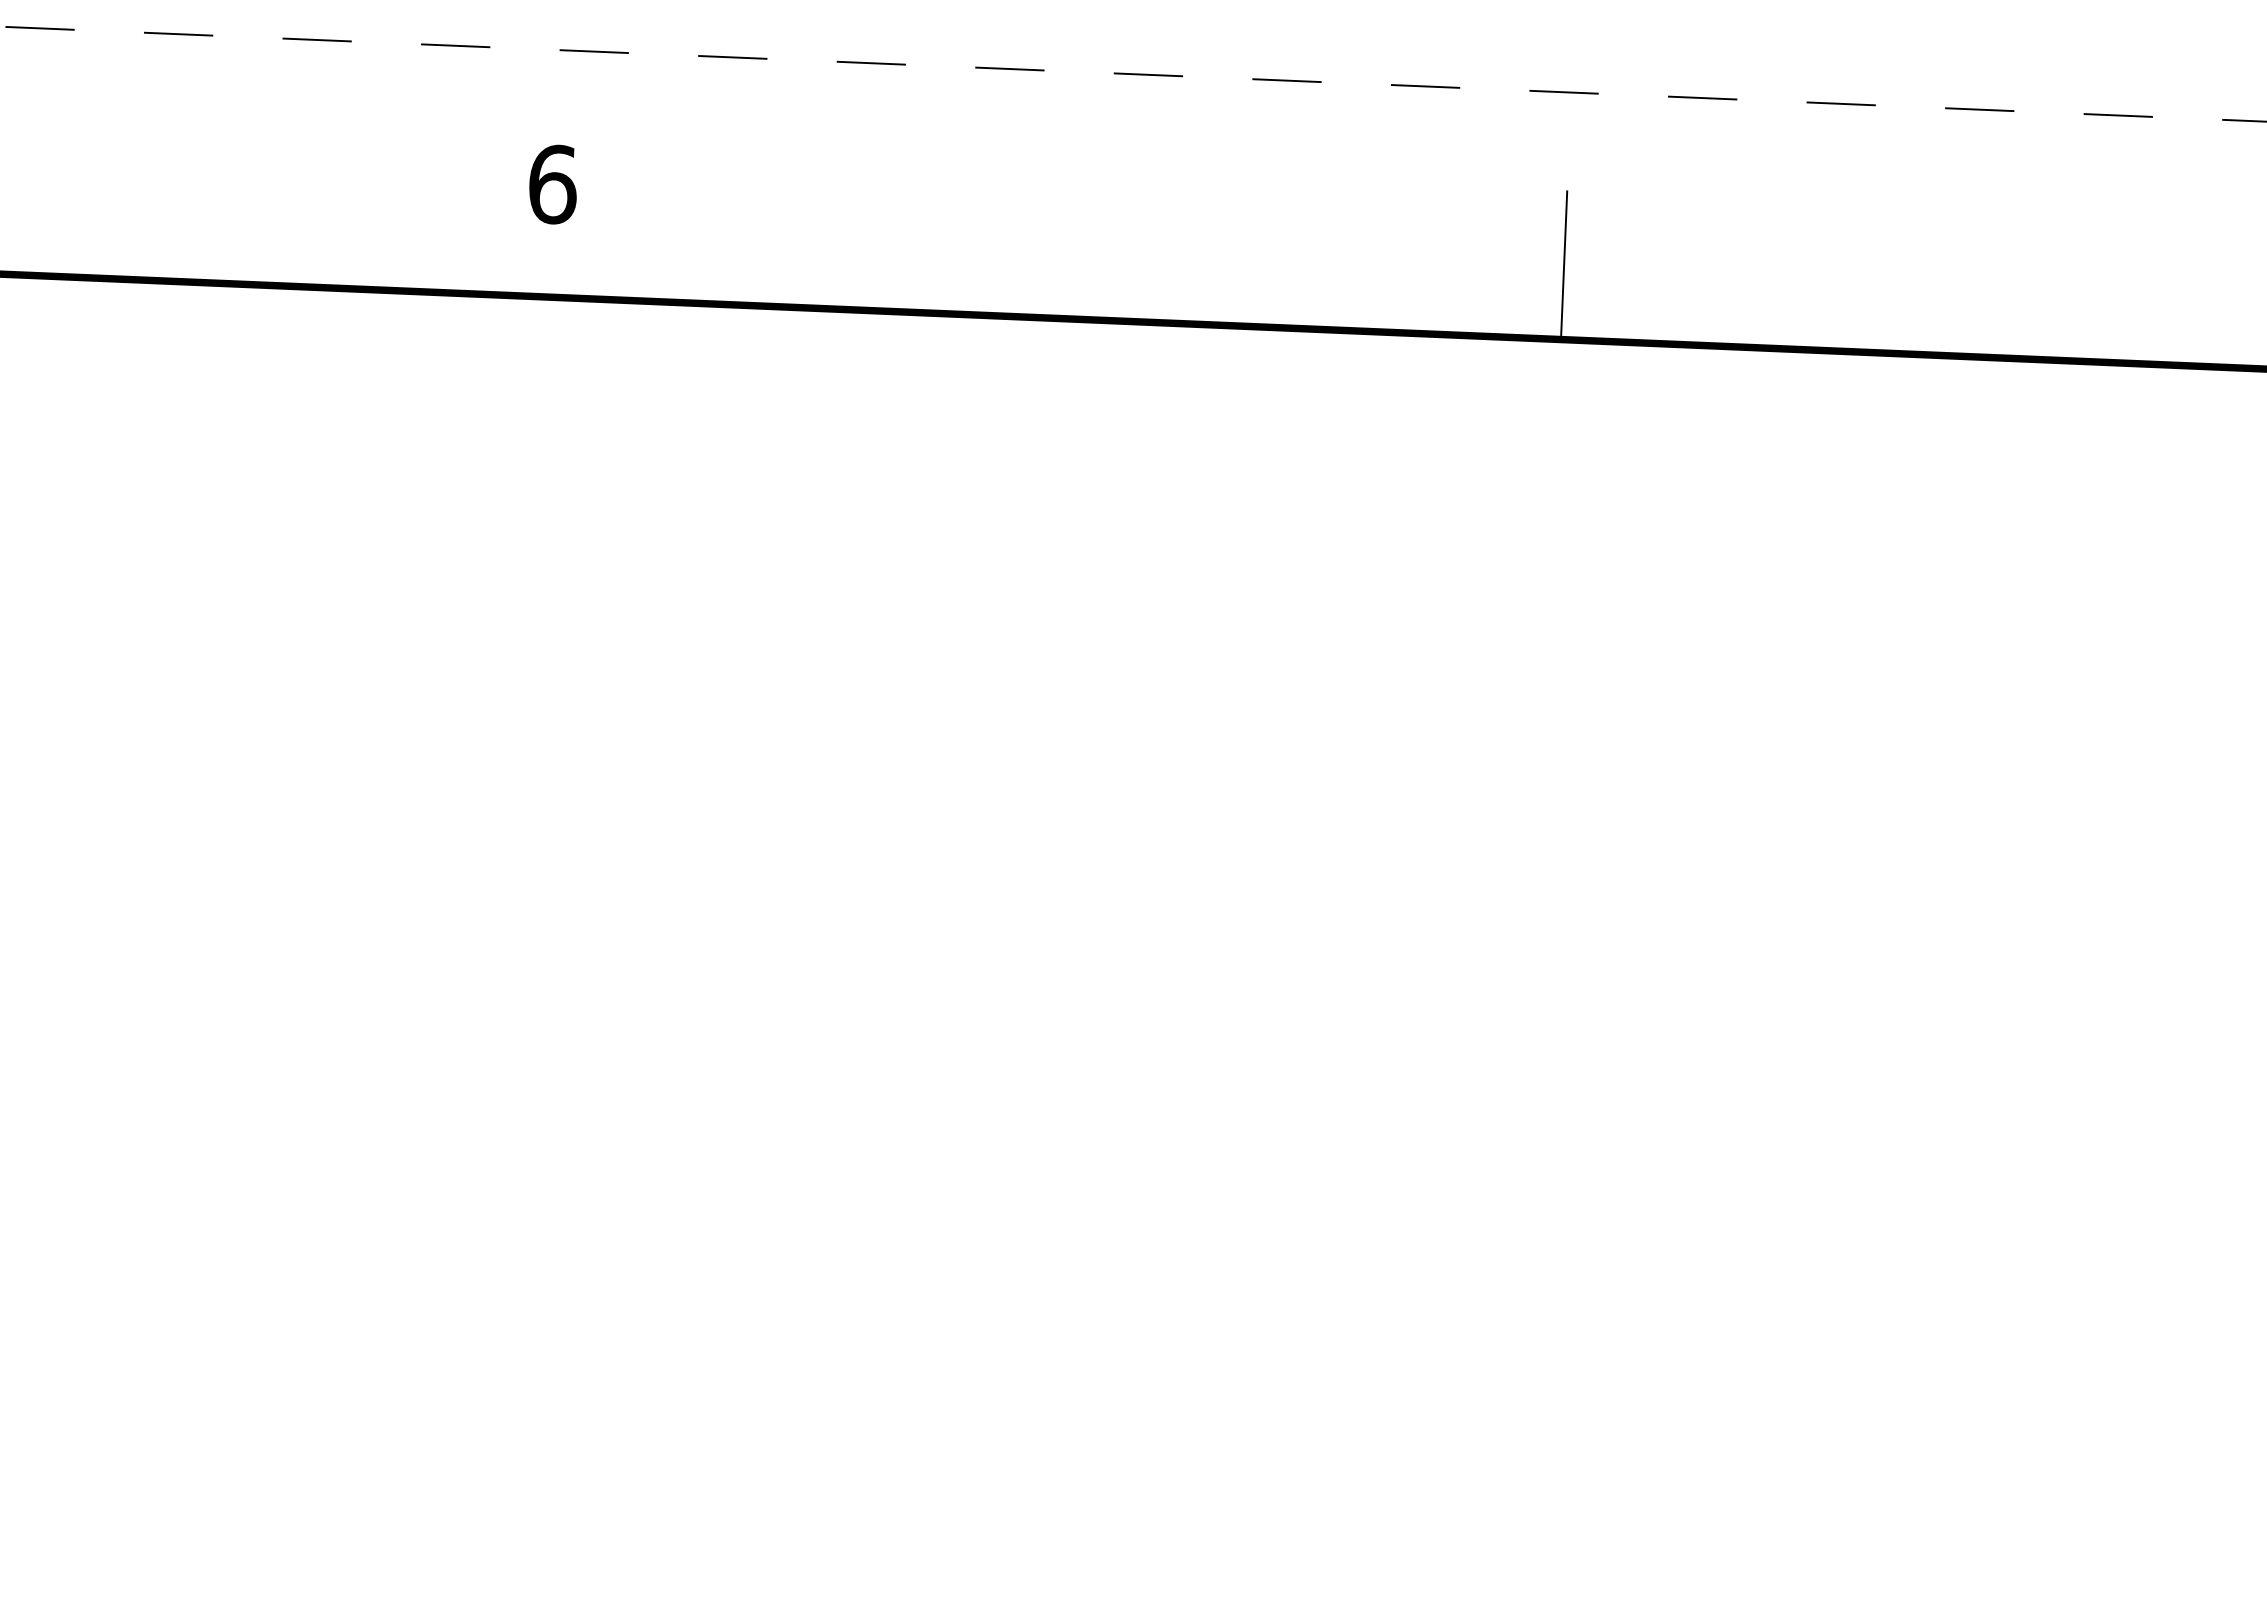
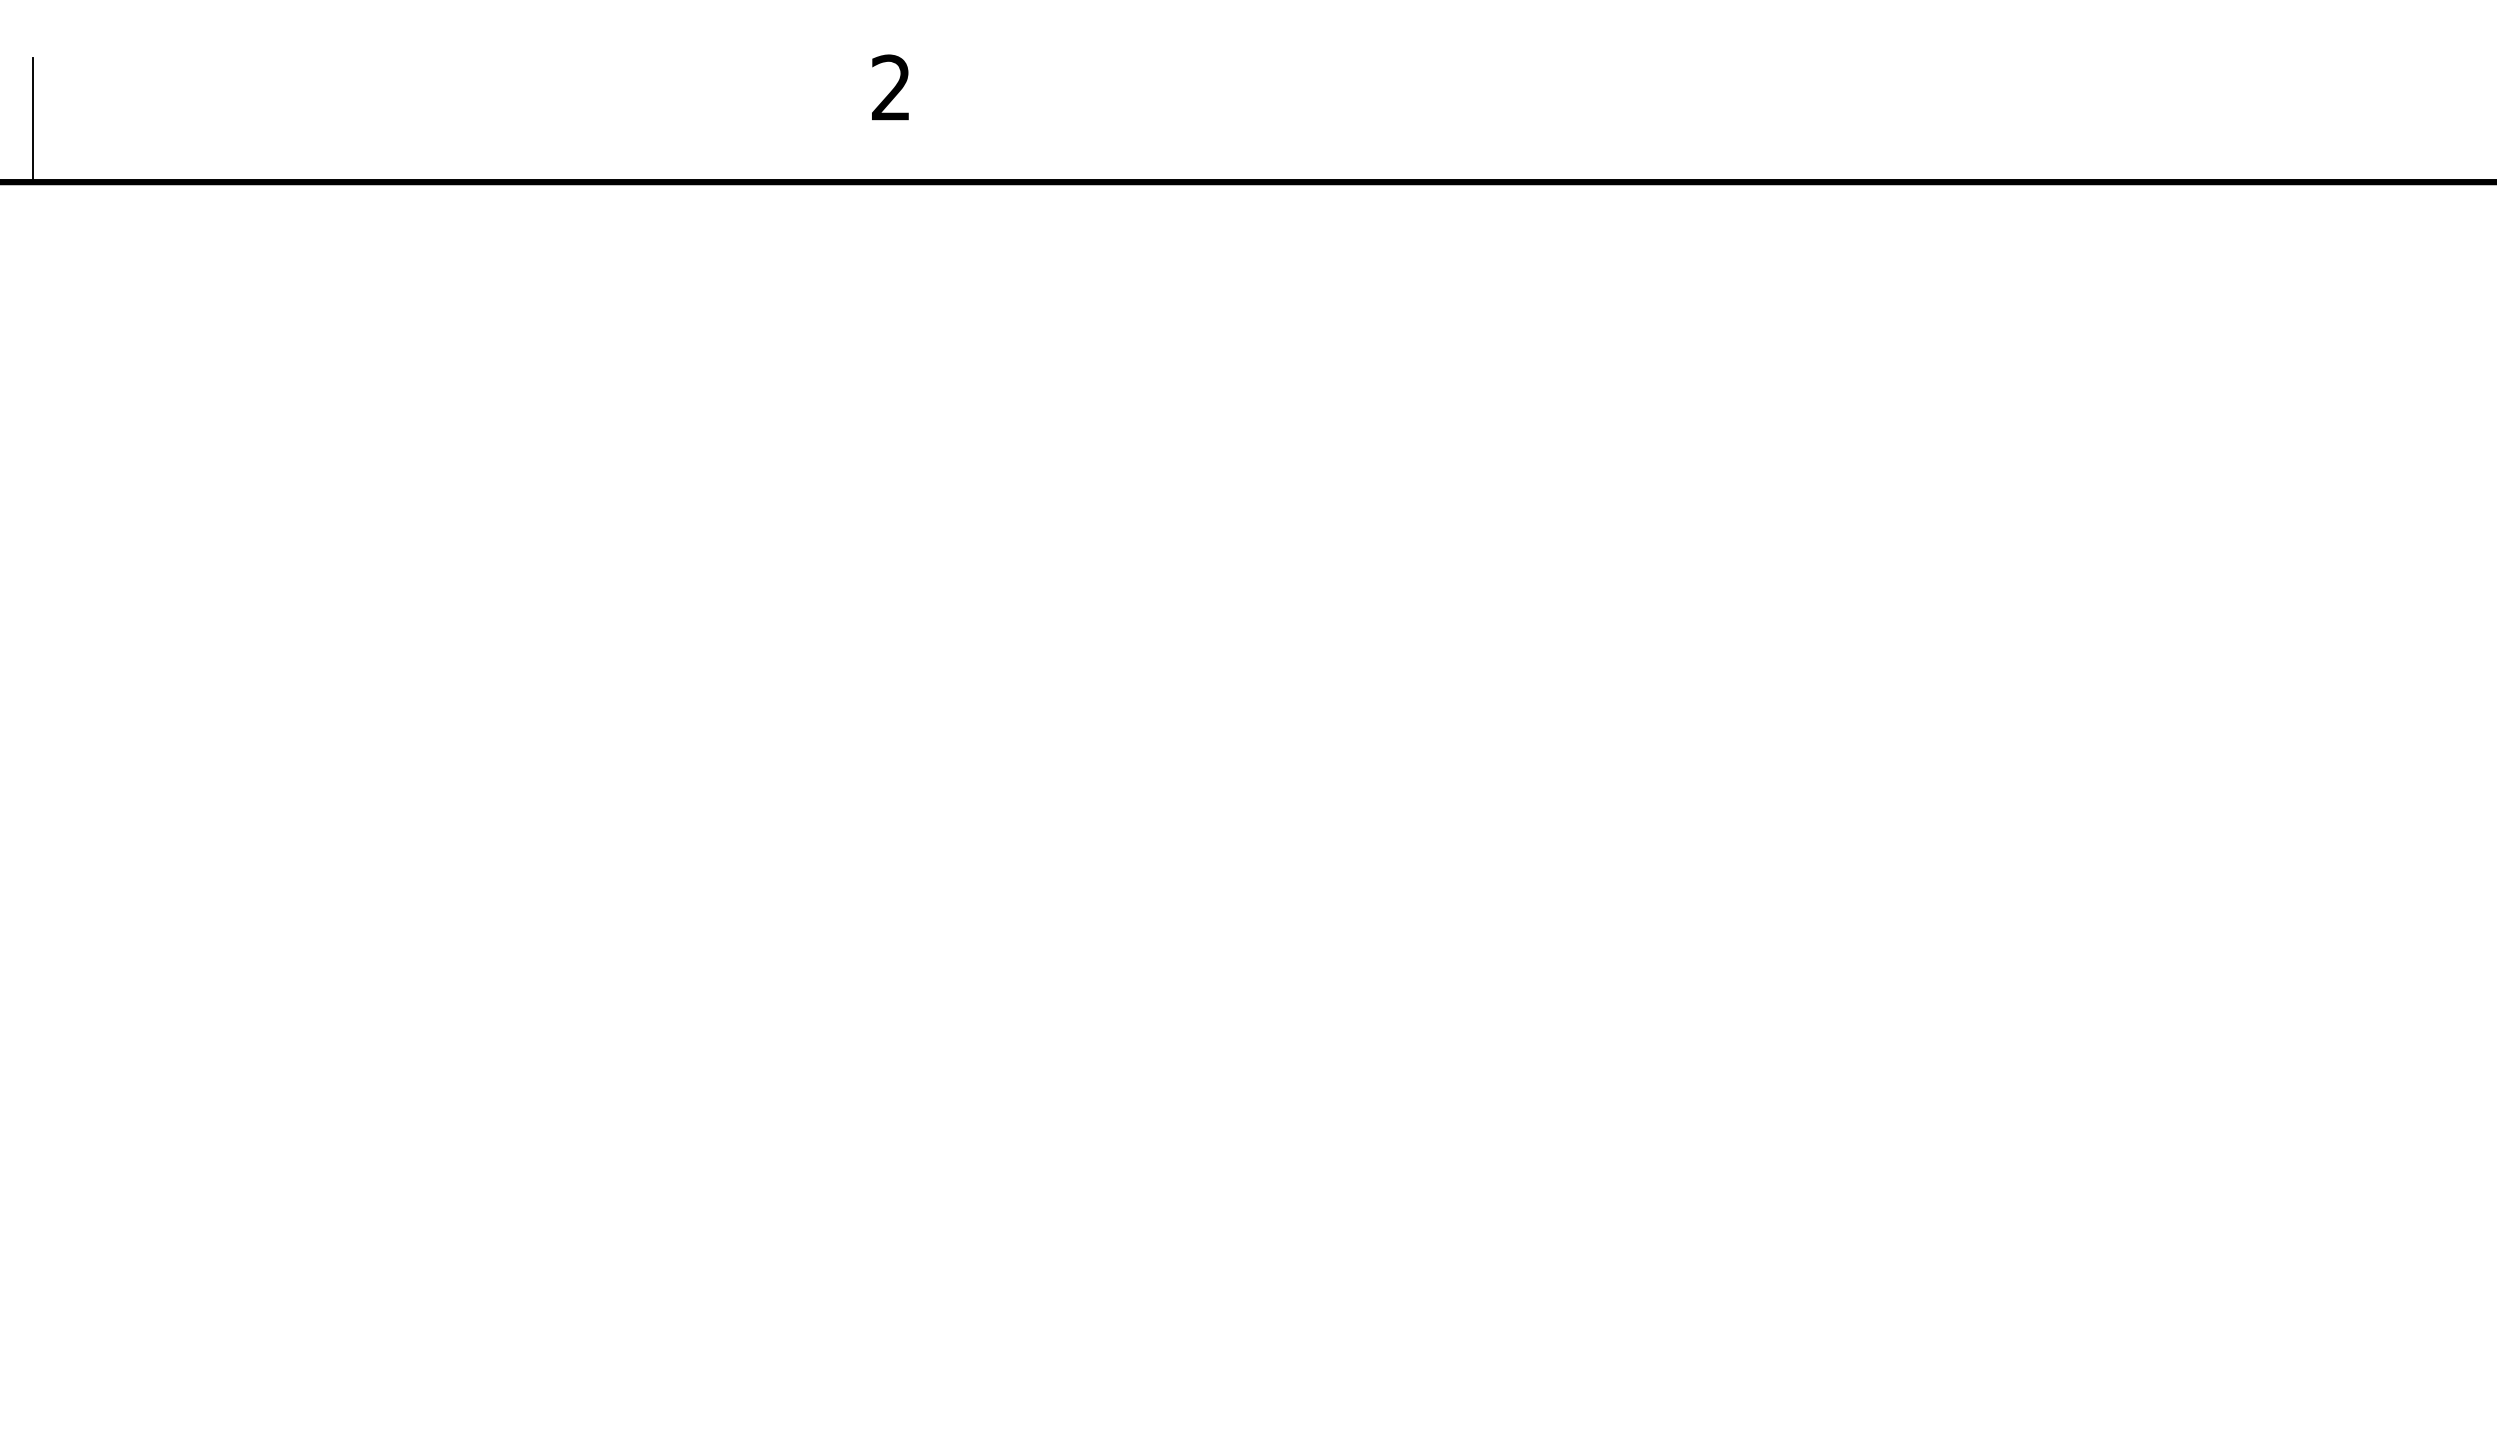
text: (553, 184) -> (891, 87), 6 -> 2
line: (1564, 265) -> (1739, 120), removed

